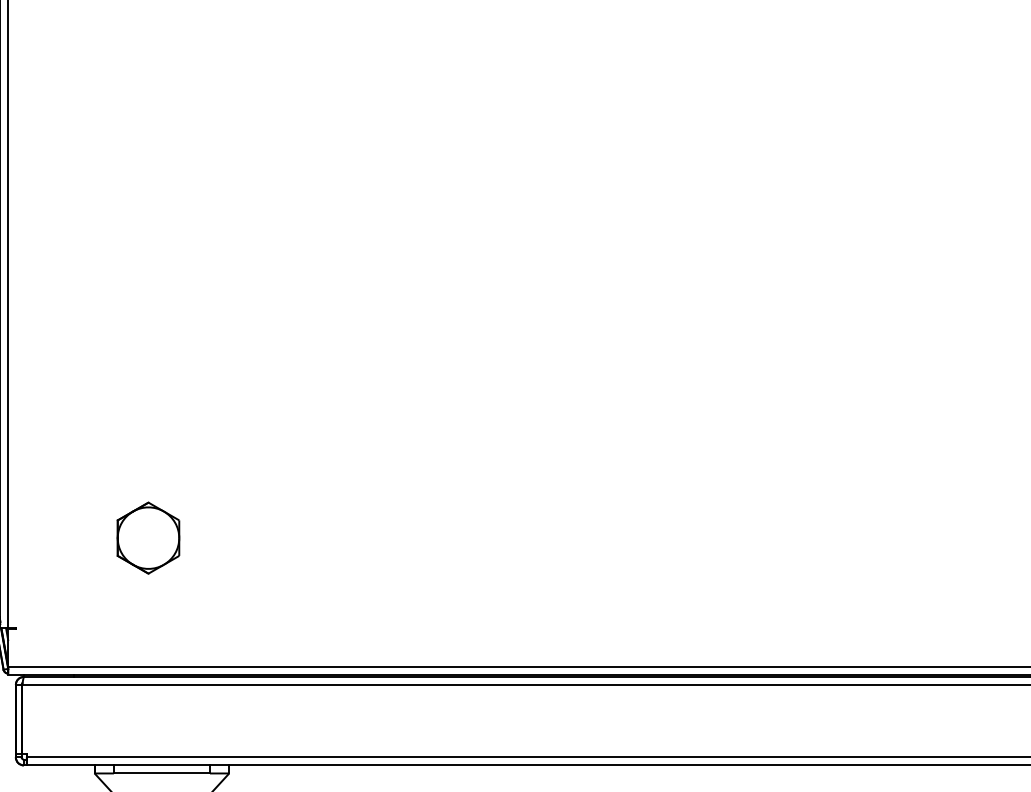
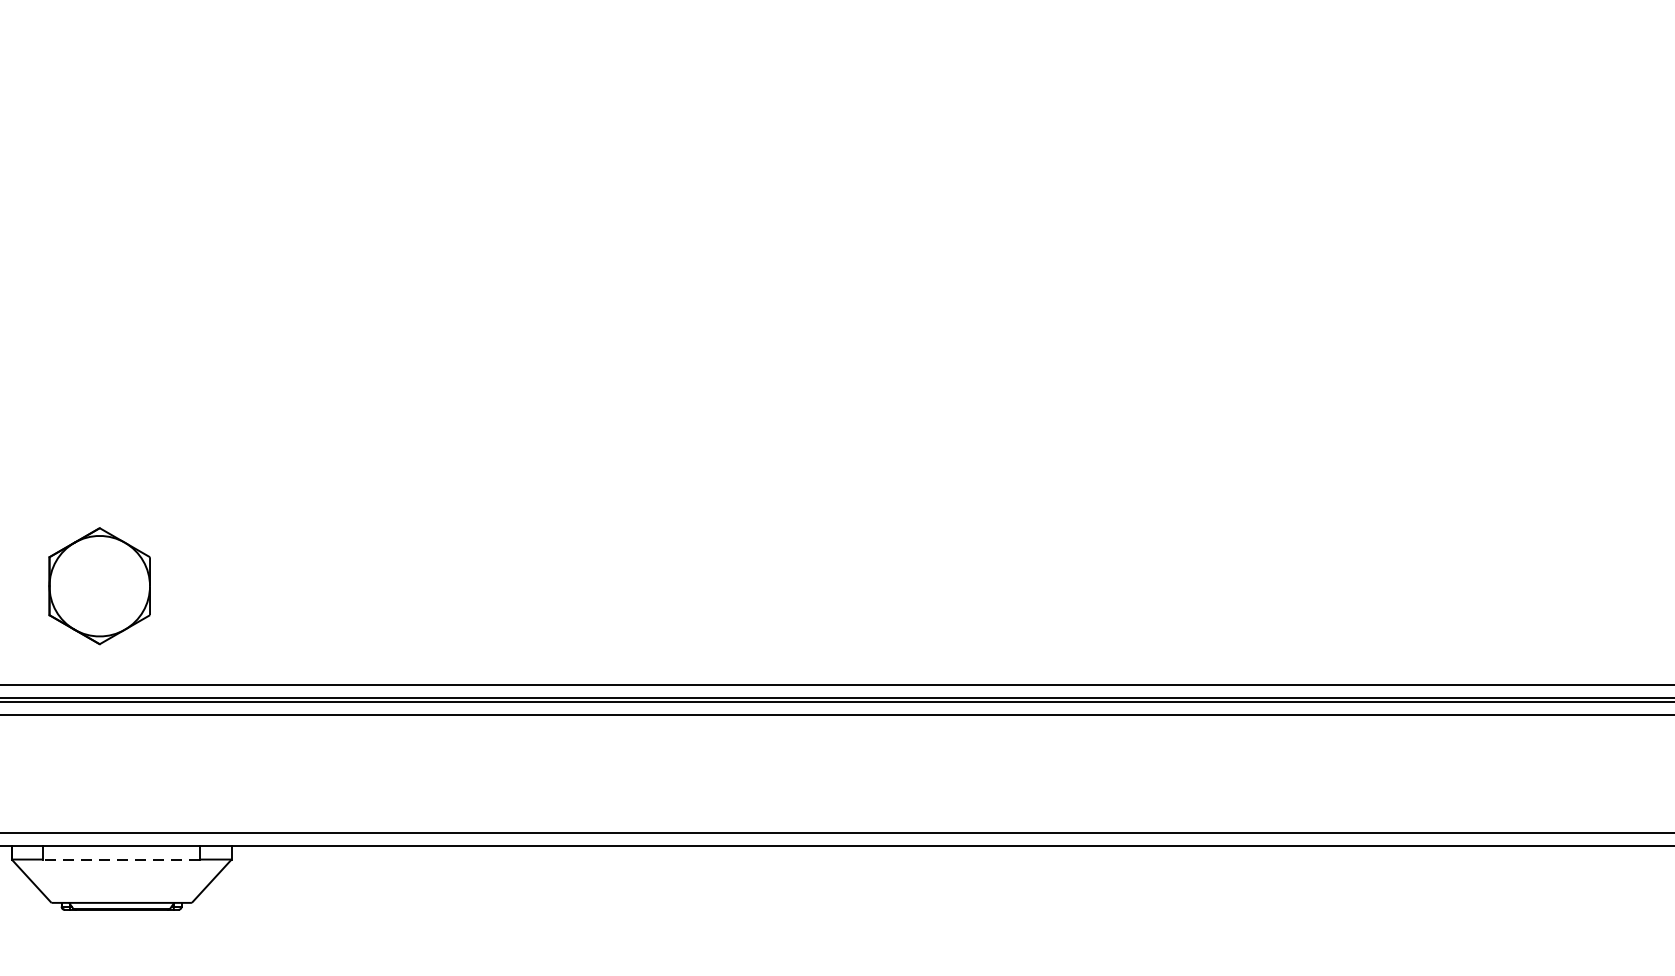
part: (148, 537) -> (99, 585), moved
line: (161, 773) -> (120, 859), solid -> dashed

